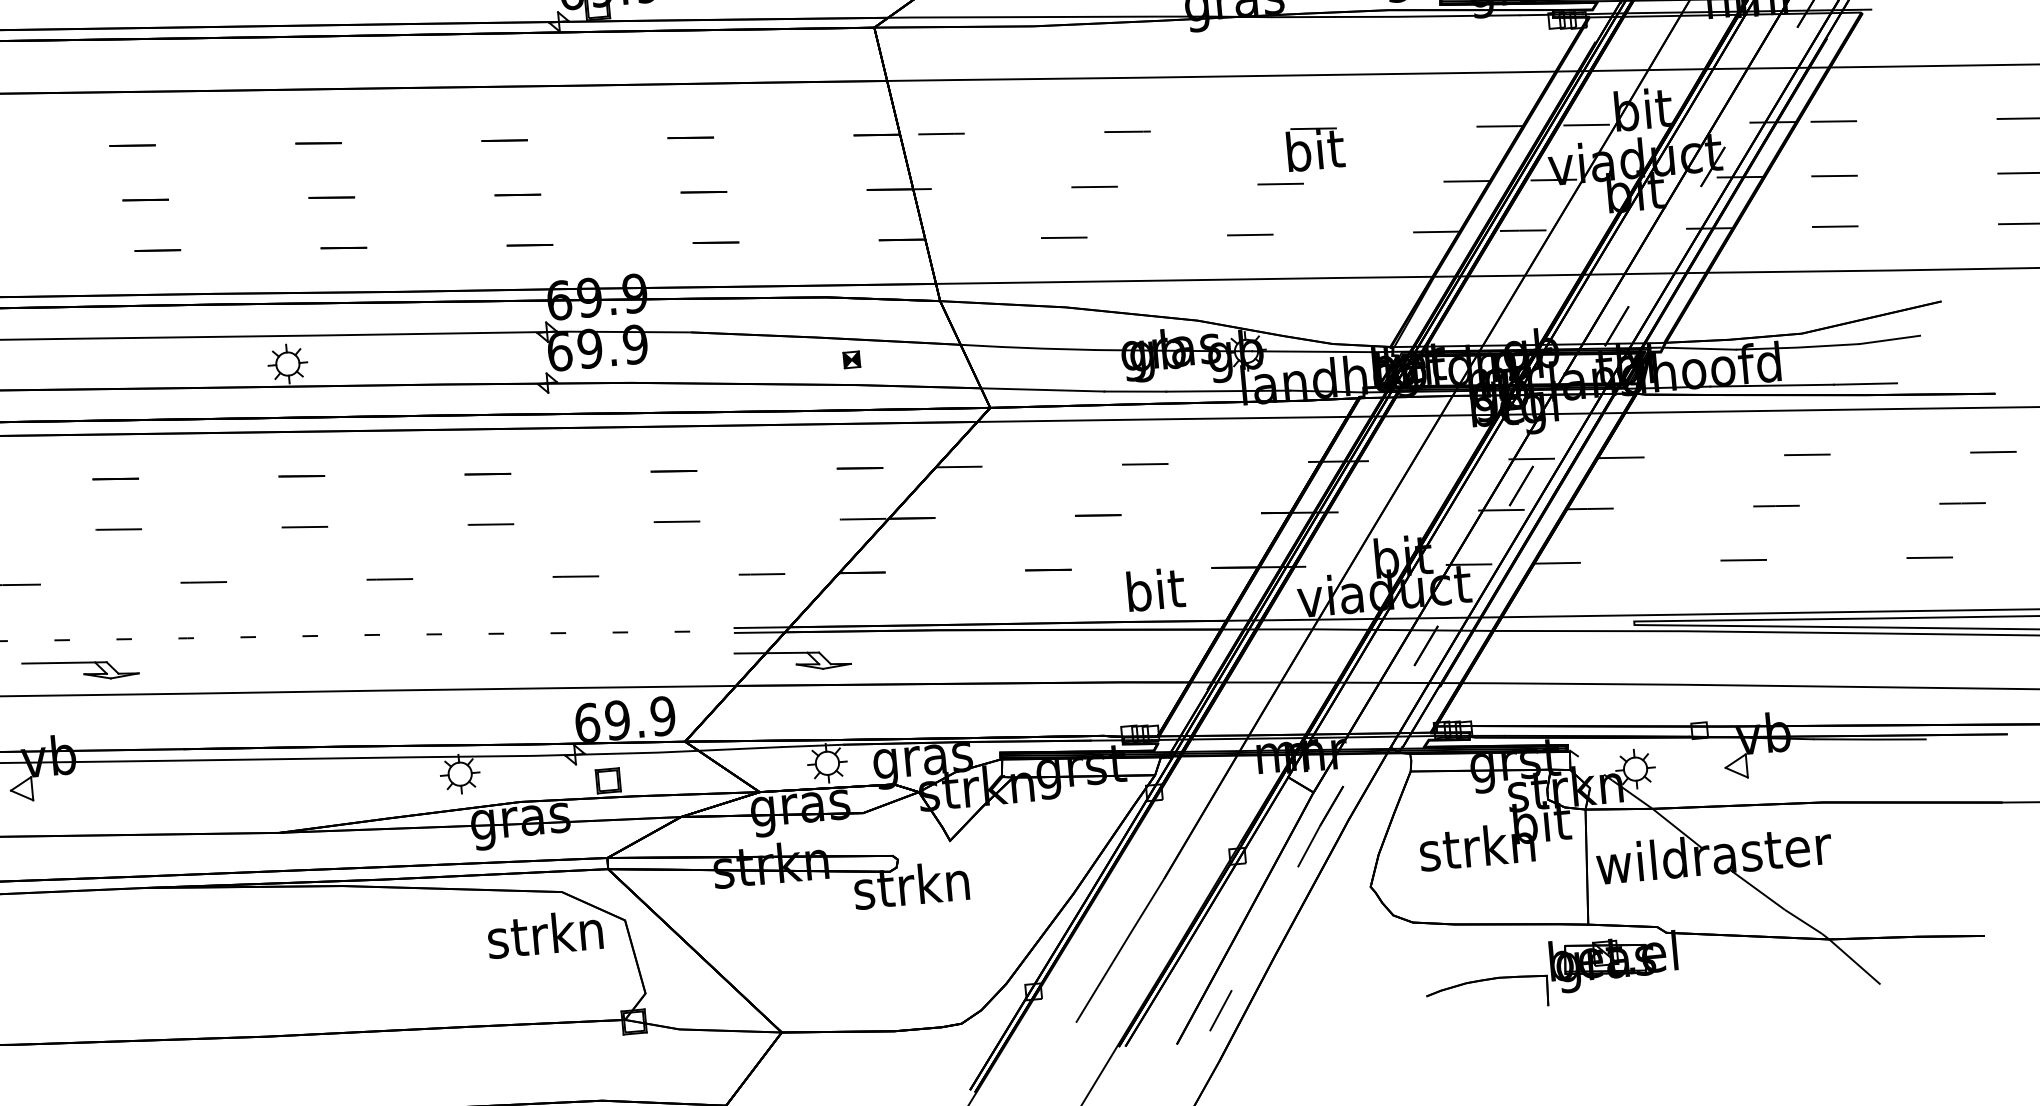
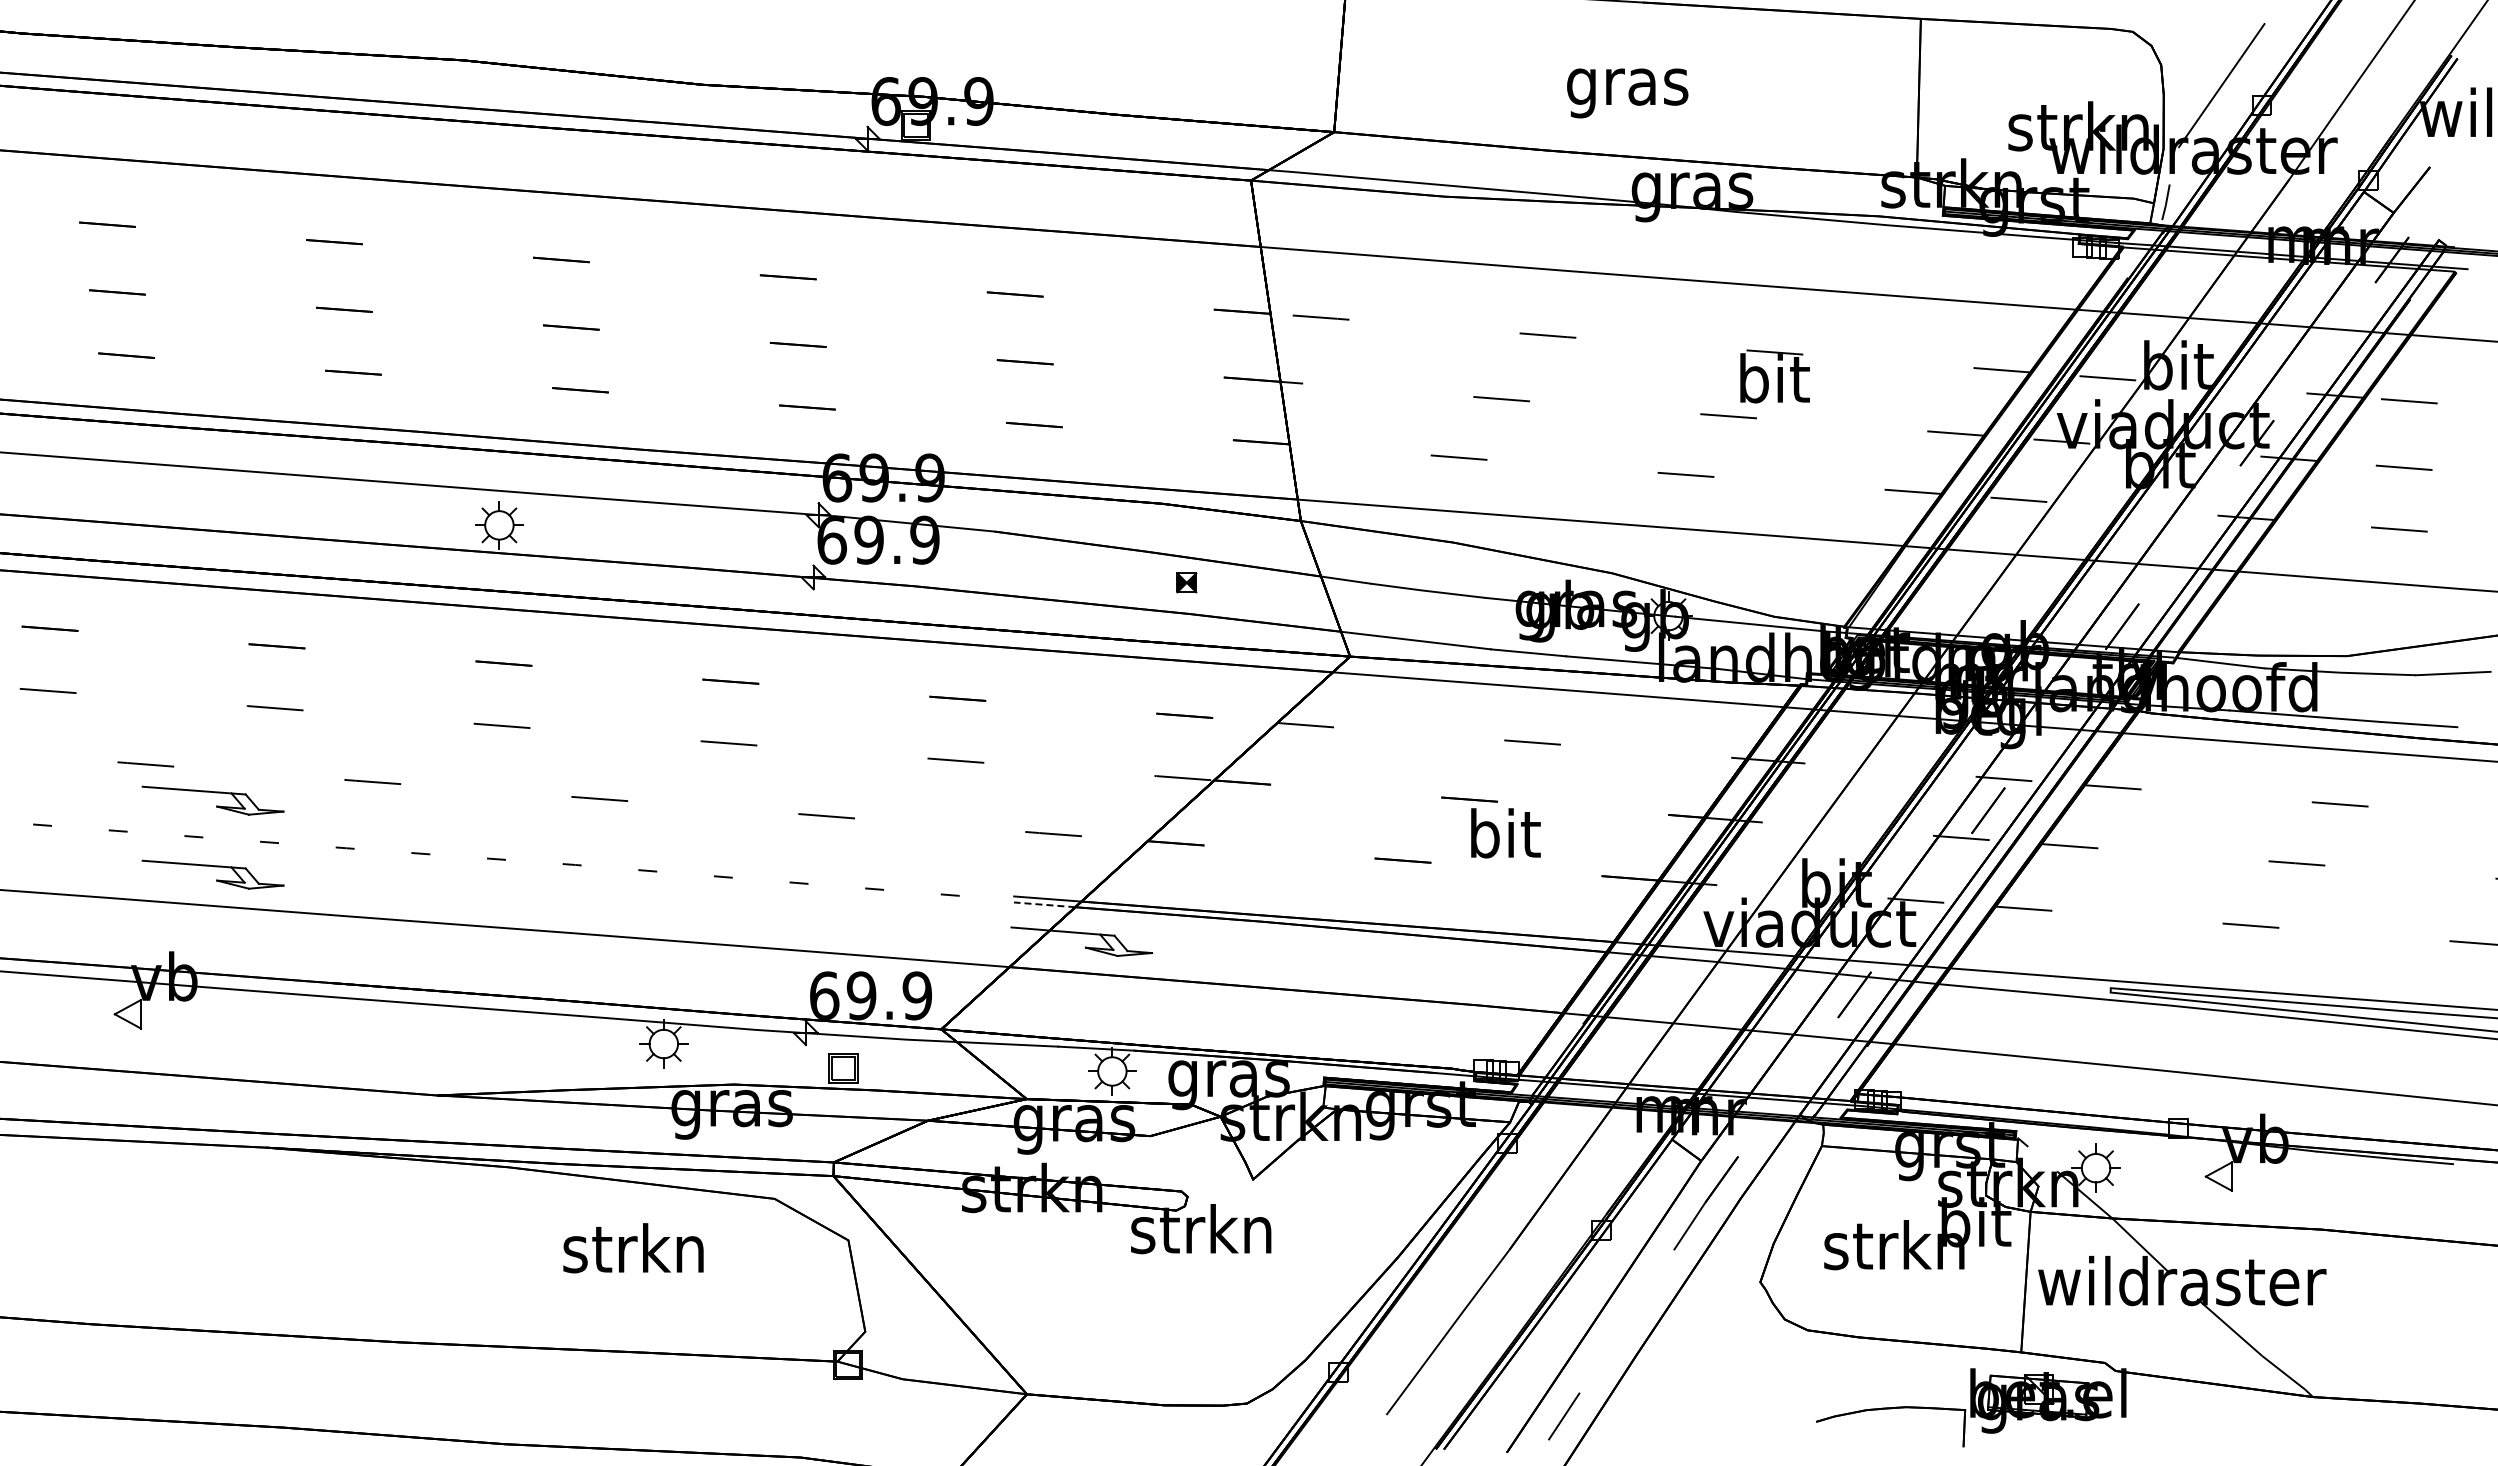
text: (1155, 589) -> (1505, 833), moved
part: (78, 613) -> (216, 805), added
line: (759, 632) -> (1044, 904), solid -> dashed
text: (545, 934) -> (633, 1248), moved
line: (1854, 961) -> (2341, 1426), removed

